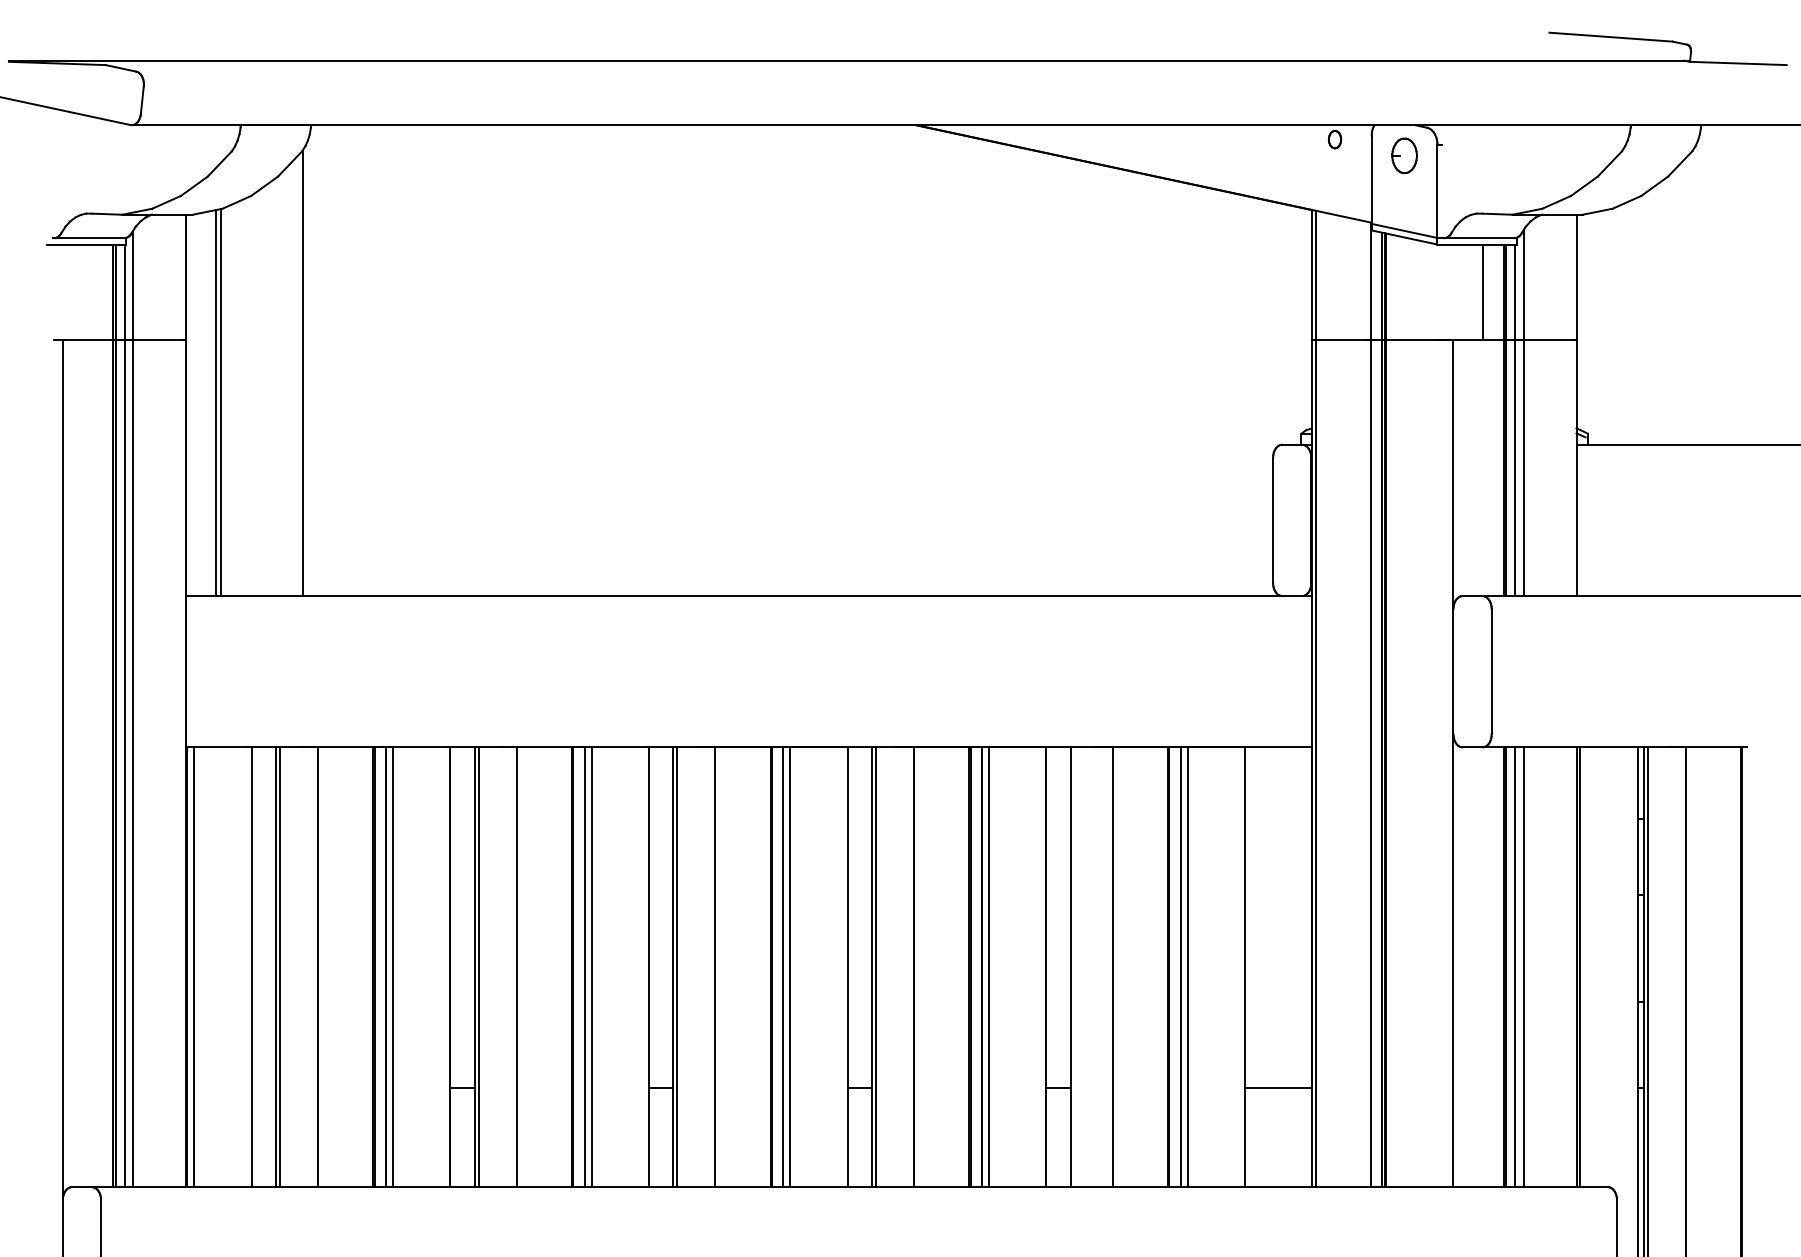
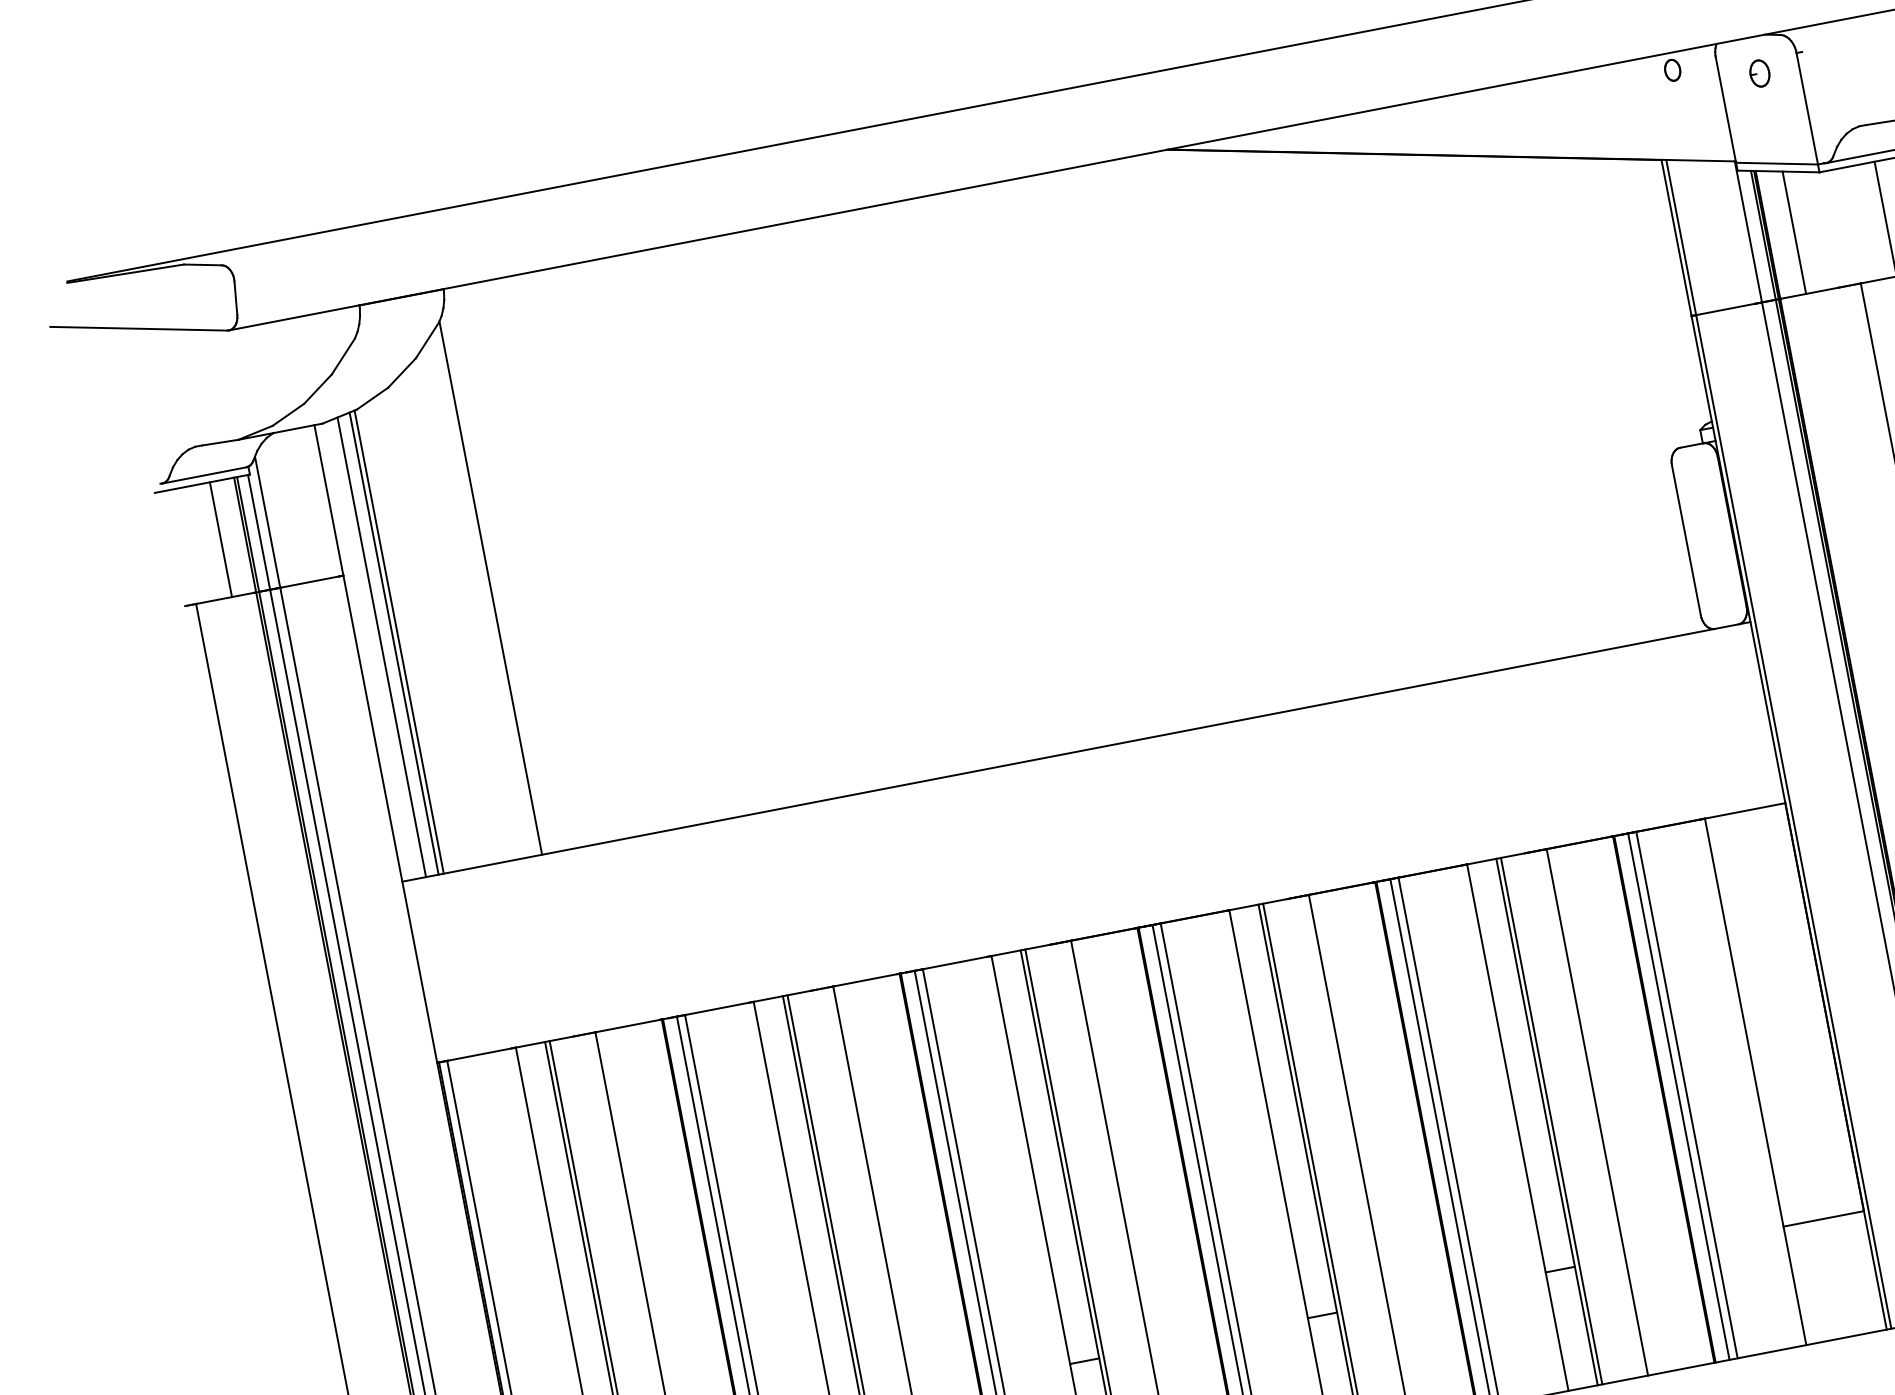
part: (1404, 155) -> (1759, 73), size x0.62
line: (1407, 289) -> (1794, 233), added
line: (92, 292) -> (220, 539), added
line: (205, 404) -> (381, 647), added
line: (1074, 967) -> (1551, 1121), added

